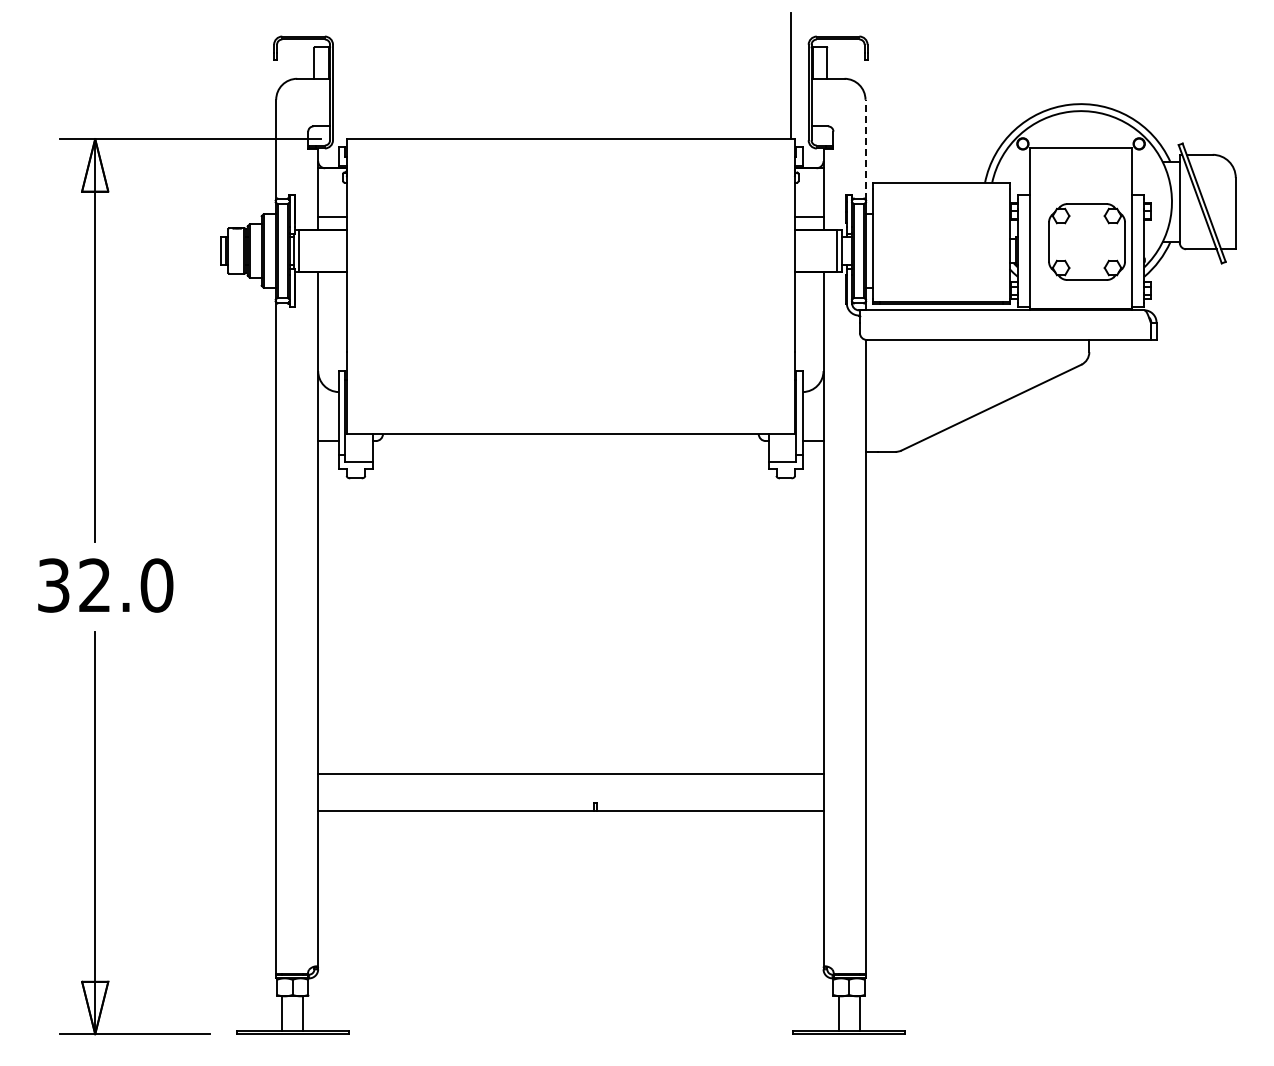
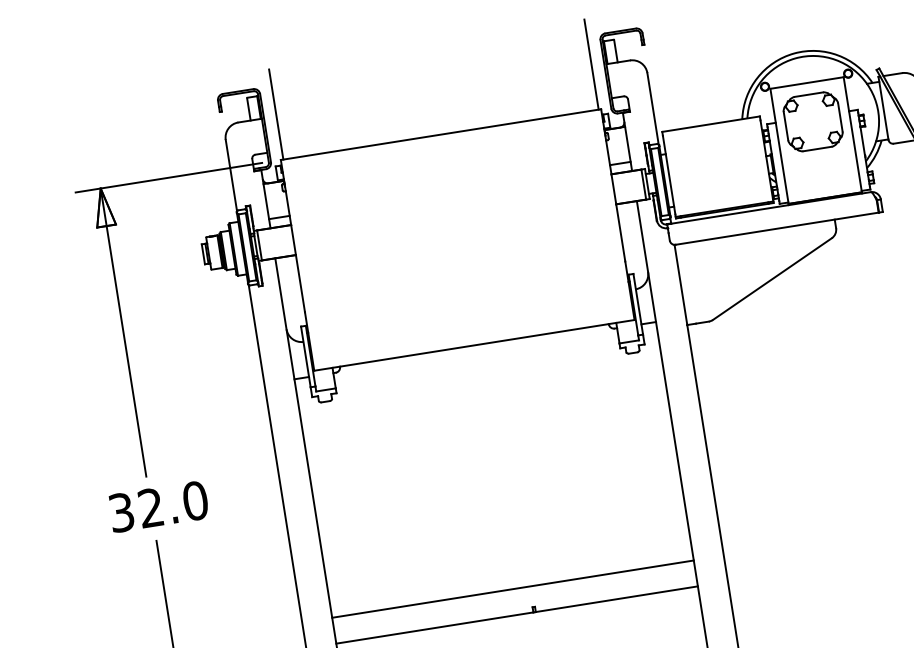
line: (350, 76) -> (276, 114), added
line: (865, 149) -> (653, 108), dashed -> solid
part: (1086, 241) -> (812, 121), moved

